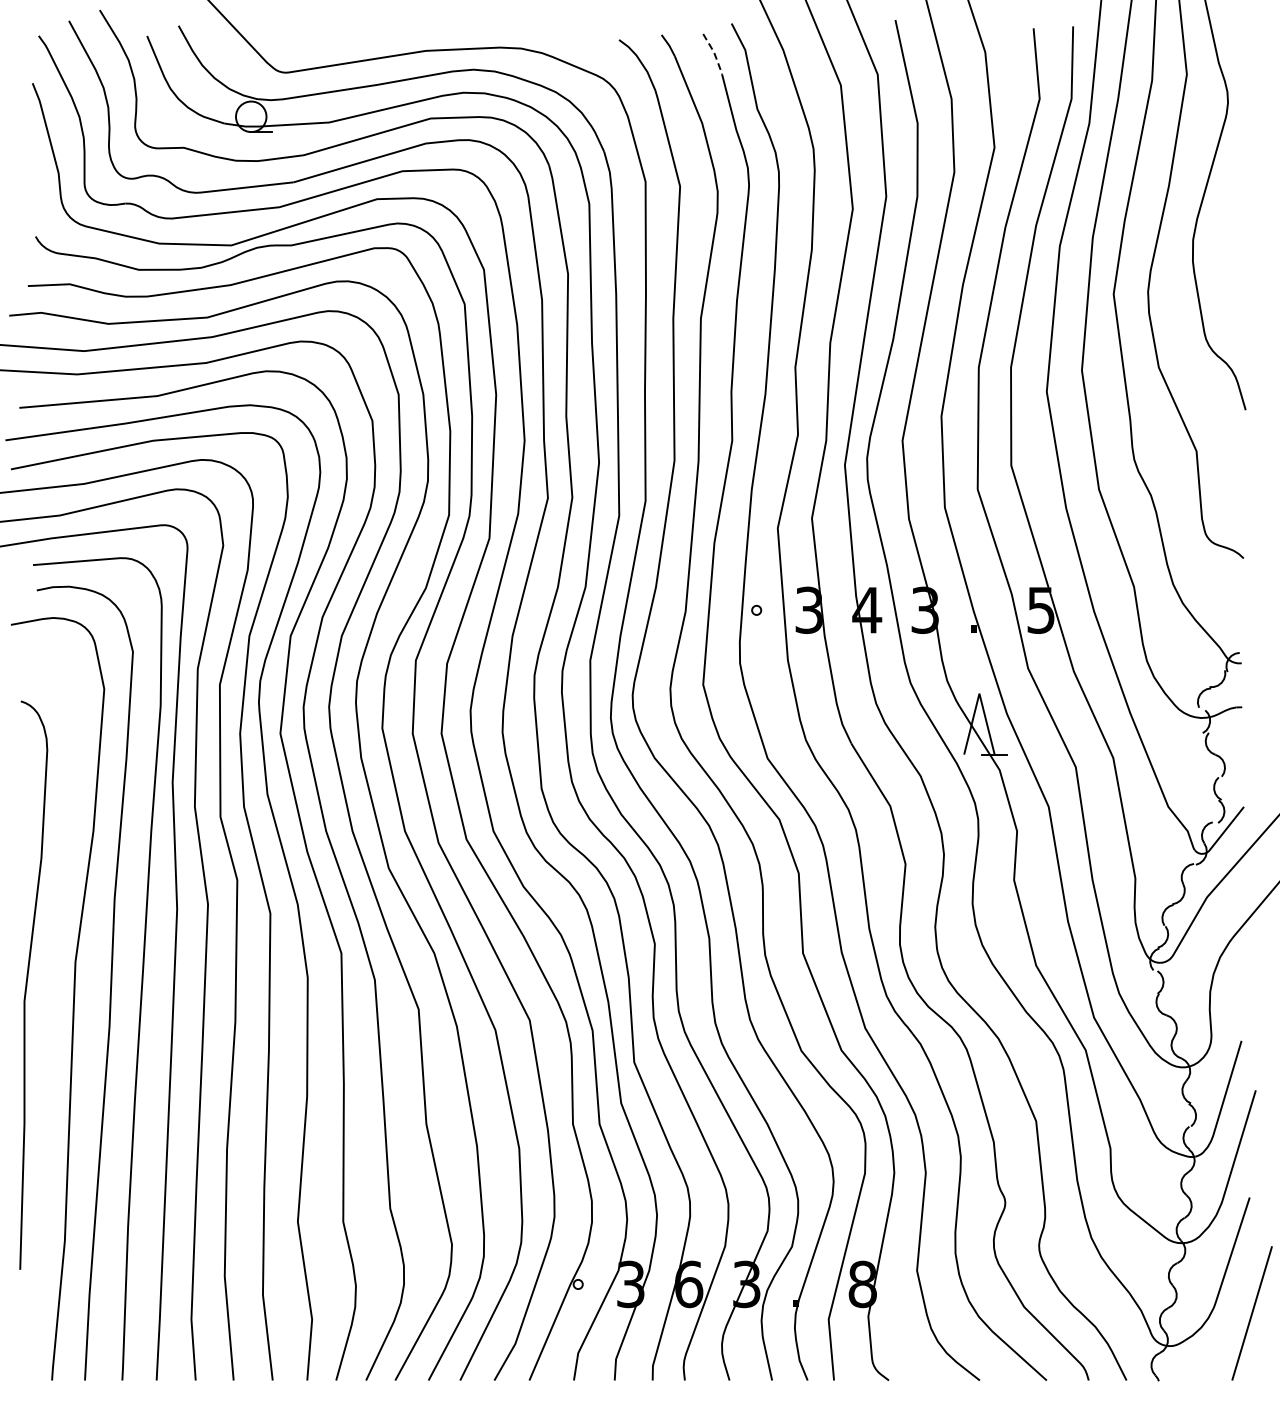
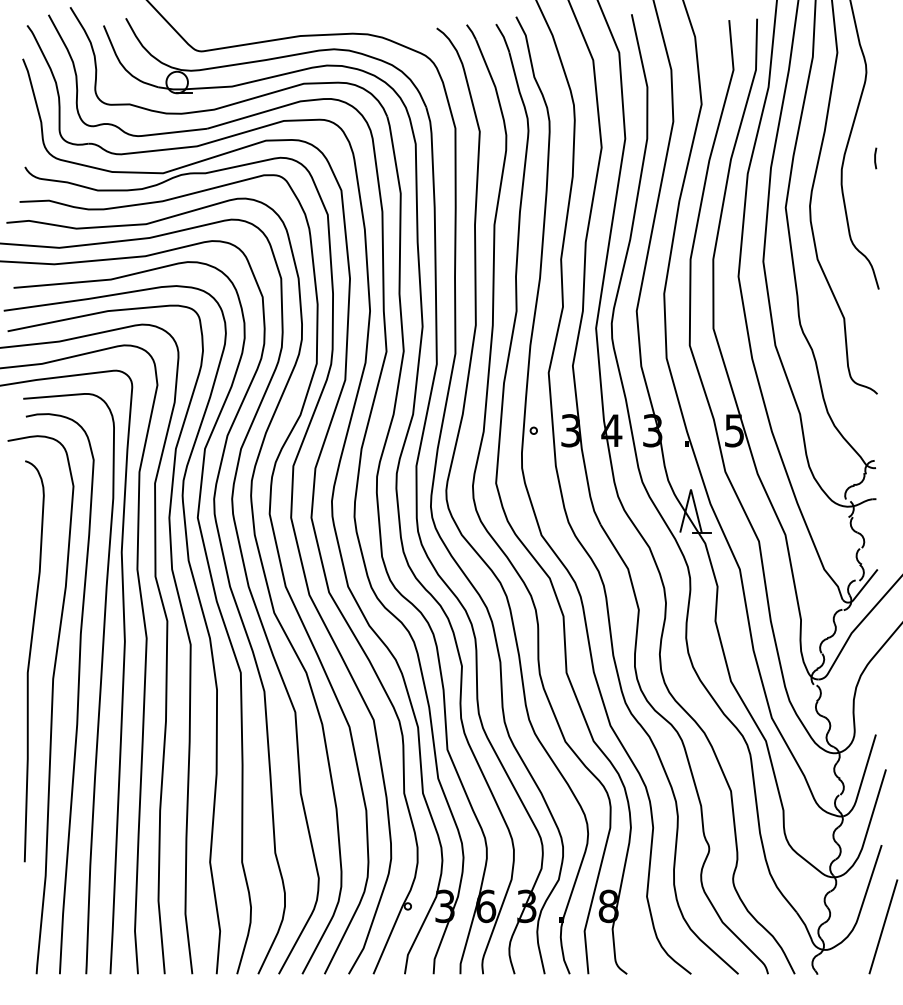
line: (714, 54) -> (504, 38), dashed -> solid
line: (1240, 224) -> (875, 158), added
curve: (27, 984) -> (29, 660), moved

